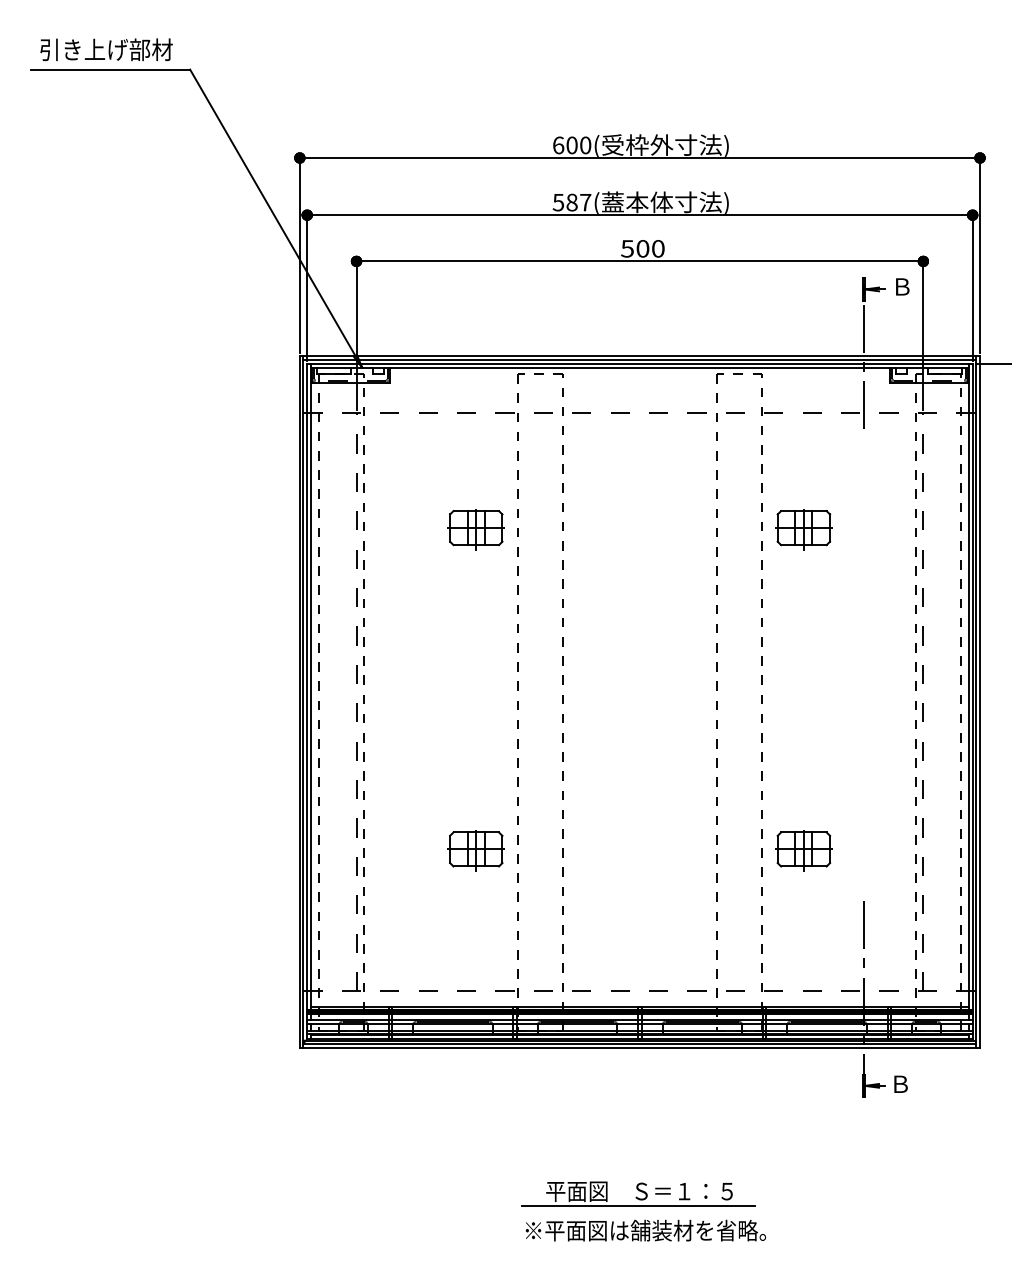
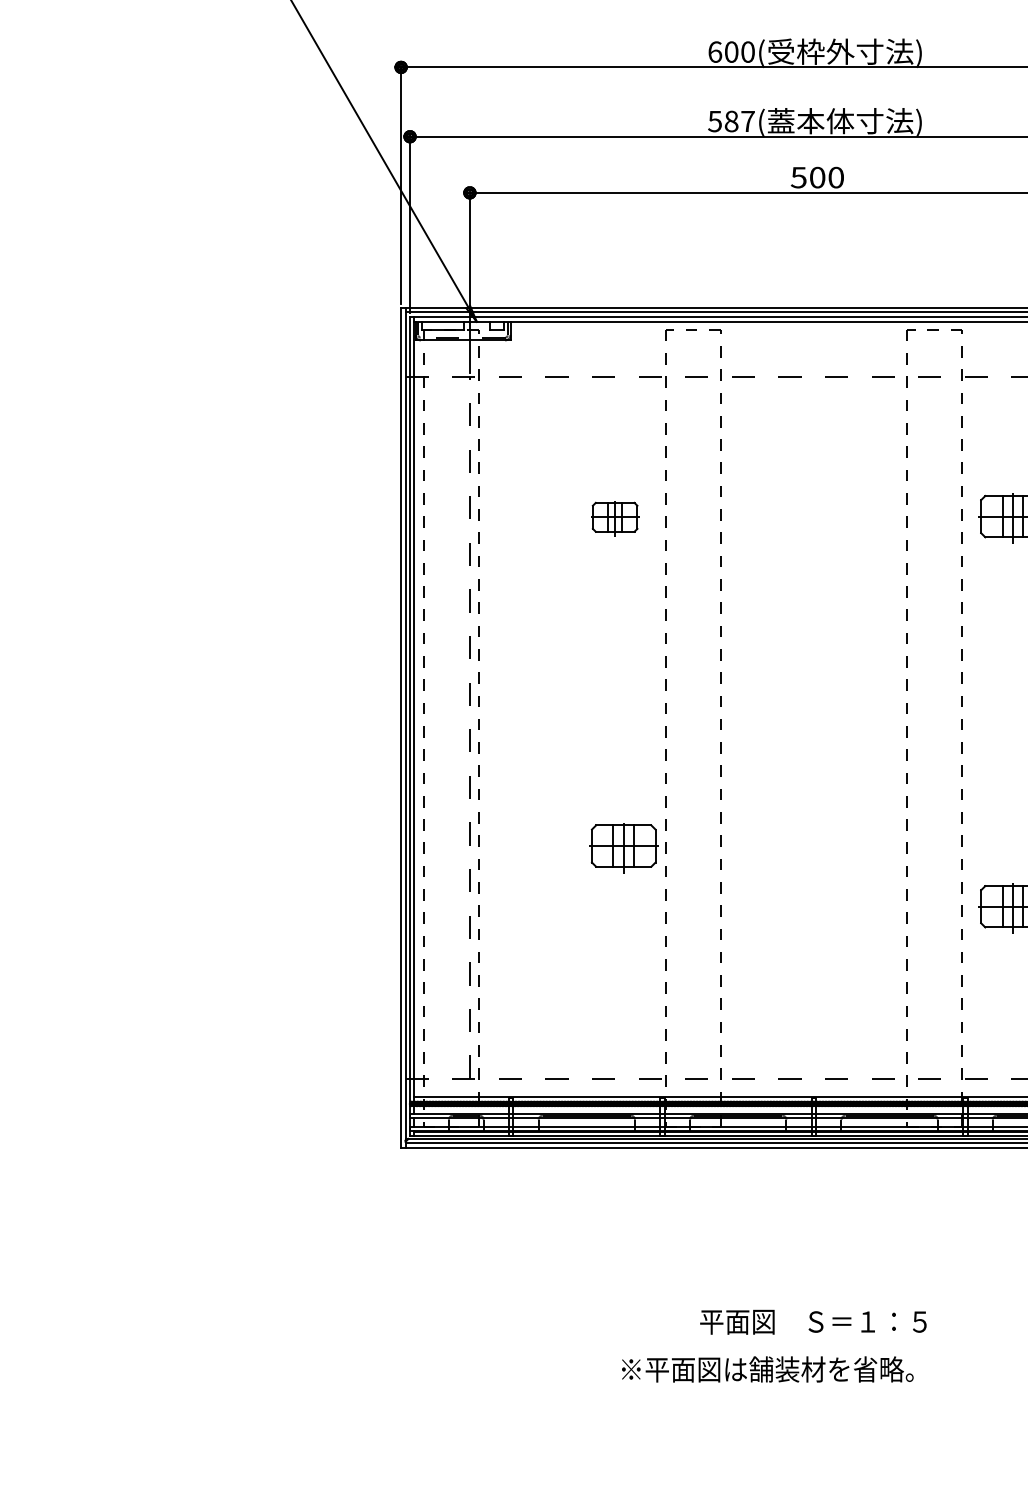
part: (475, 529) -> (614, 518), size x0.7
part: (475, 850) -> (622, 847), moved
line: (638, 1205) -> (812, 1338), removed
text: (645, 1230) -> (767, 1369), moved

